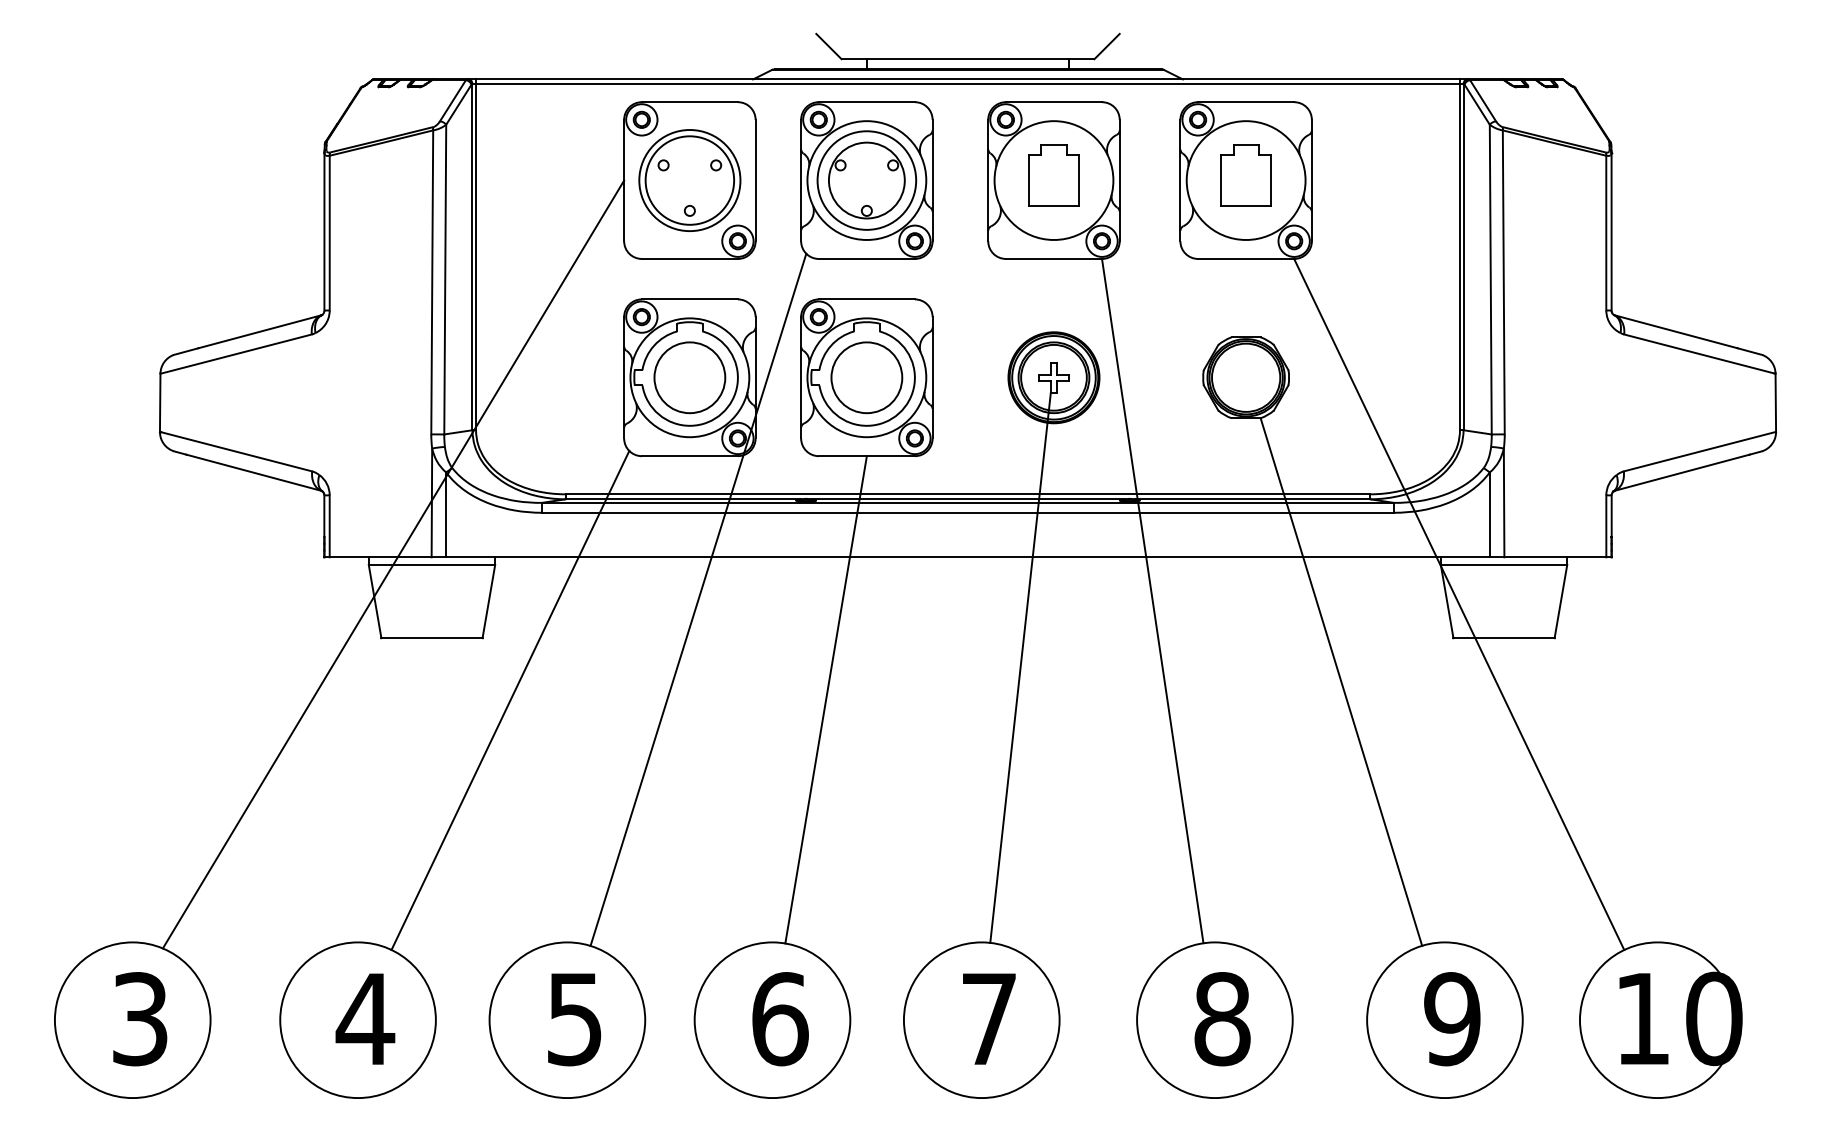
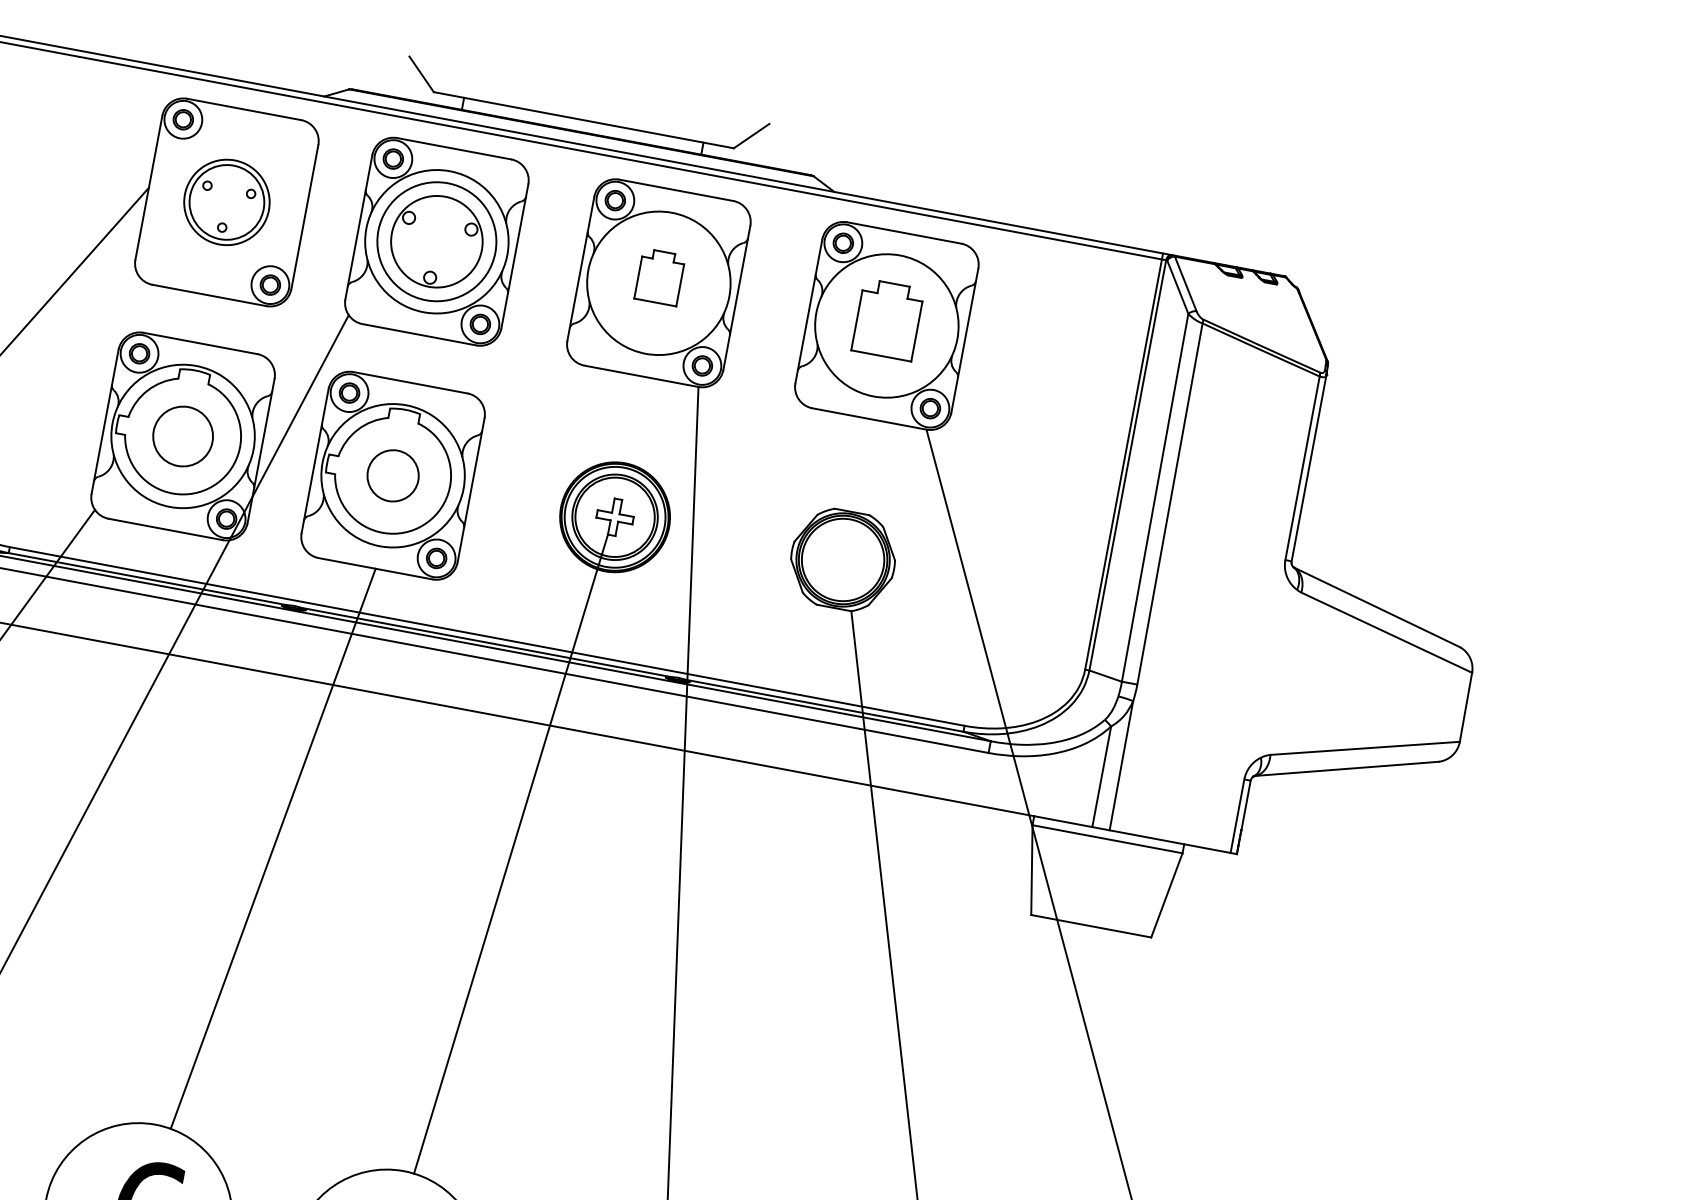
part: (1053, 175) -> (659, 277), size x0.7
part: (689, 180) -> (226, 202), size x0.7
circle: (689, 377) -> (182, 436), size x0.7
circle: (866, 377) -> (392, 475), size x0.6

